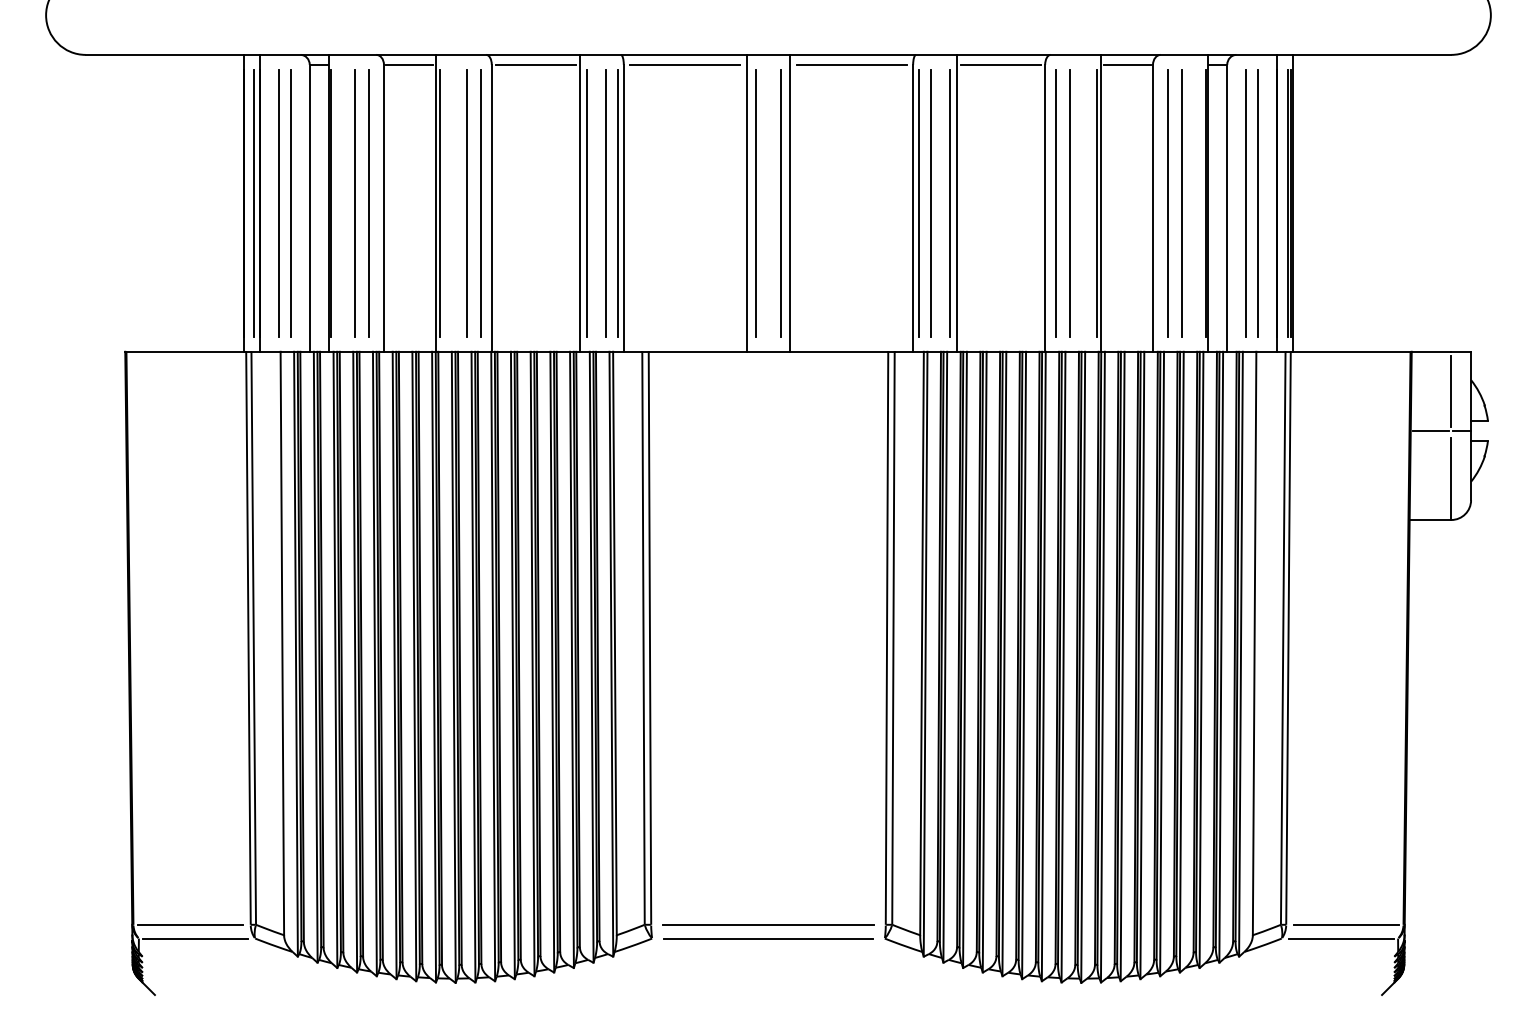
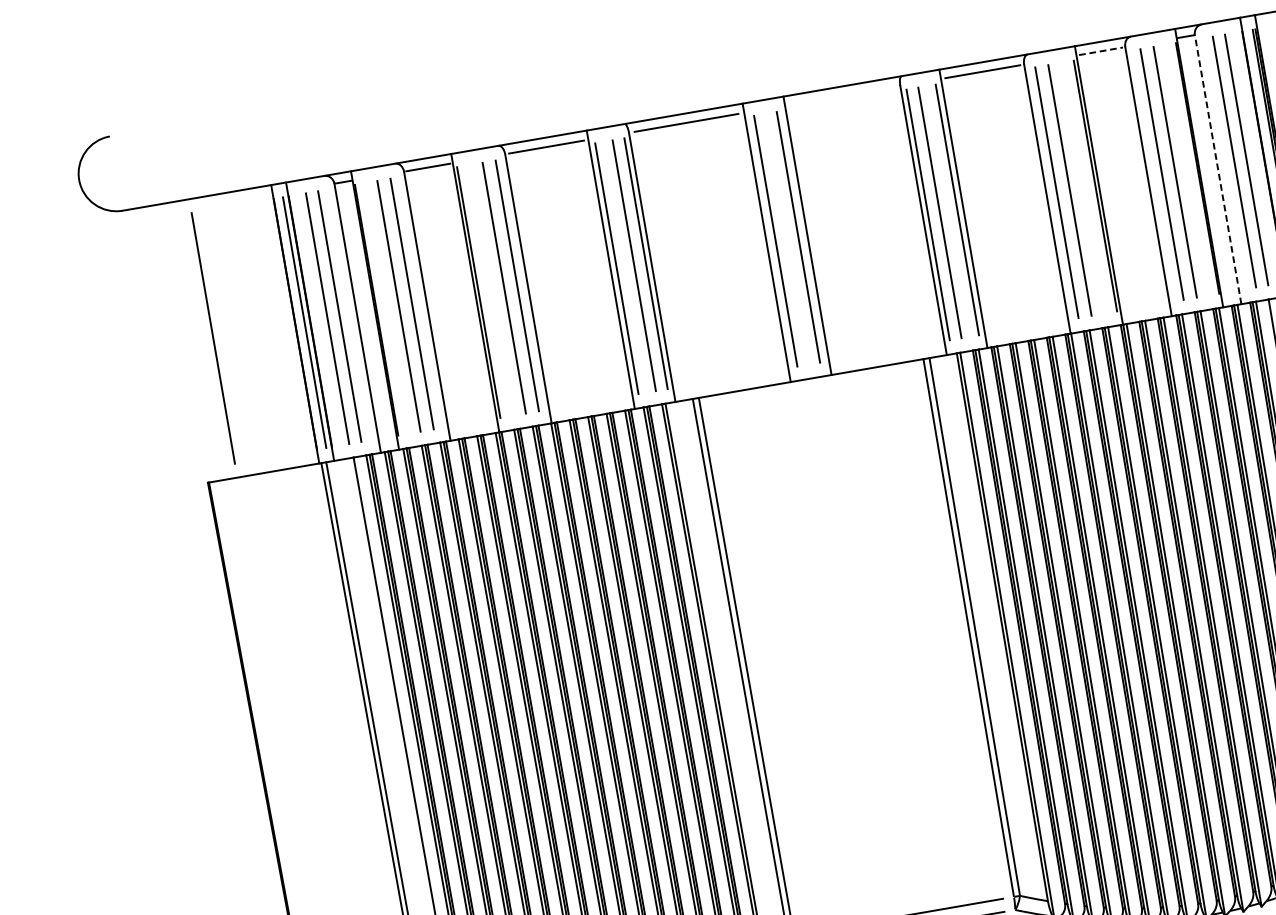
line: (851, 64) -> (842, 95), removed
line: (1127, 64) -> (1101, 50), solid -> dashed
line: (156, 203) -> (213, 338), added
line: (1227, 207) -> (1218, 168), solid -> dashed

